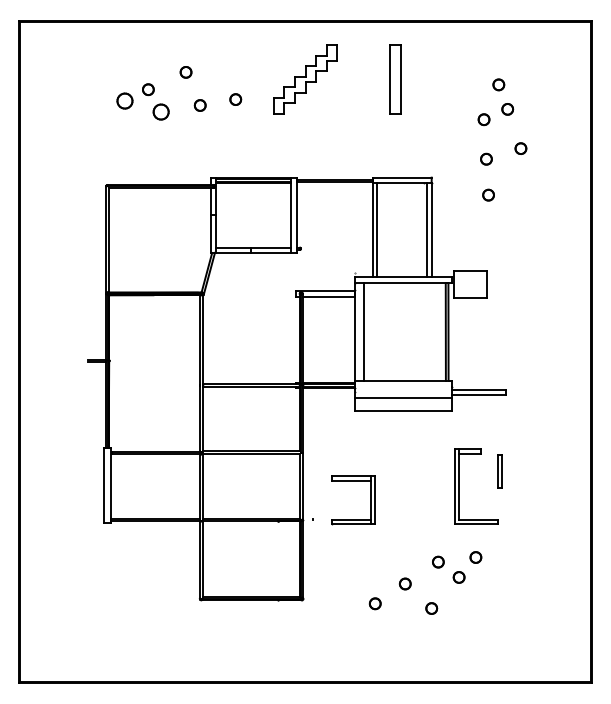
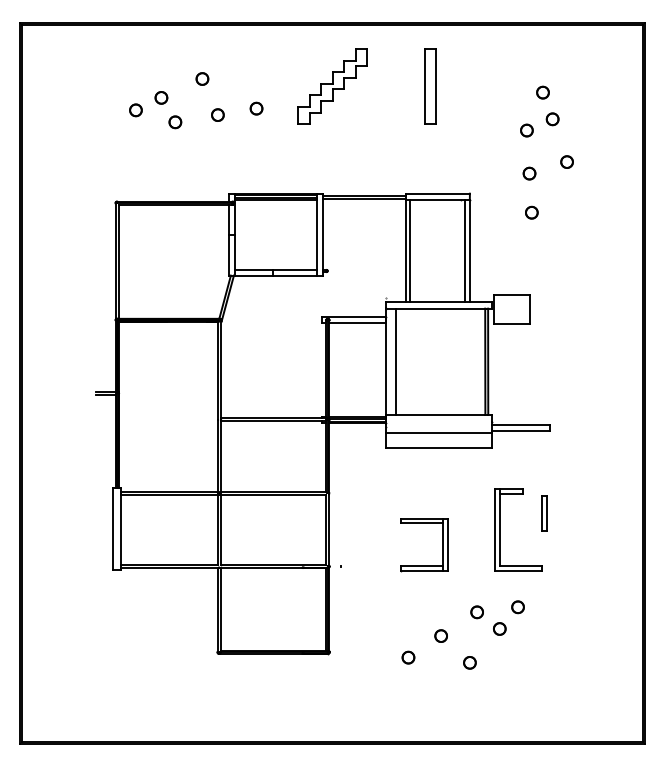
part: (124, 101) -> (135, 110), size x0.71
part: (161, 112) -> (175, 122), size x0.71
part: (369, 500) -> (442, 545), moved

